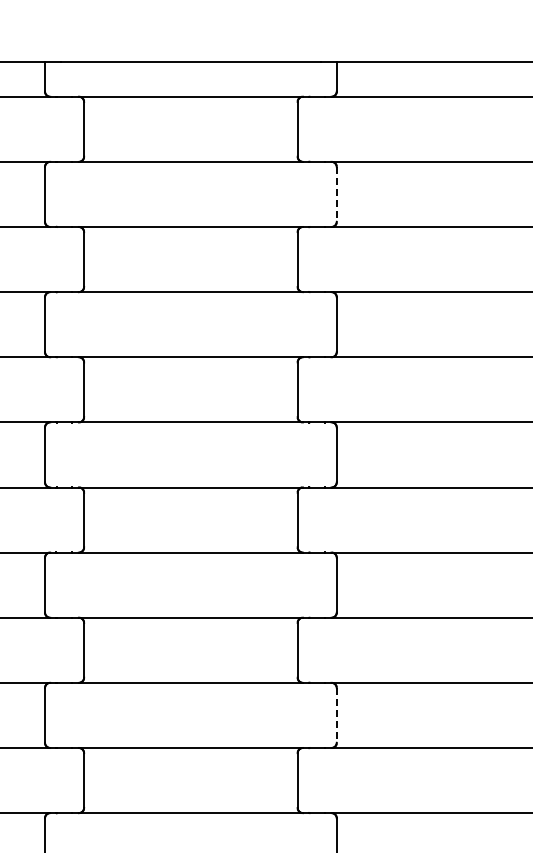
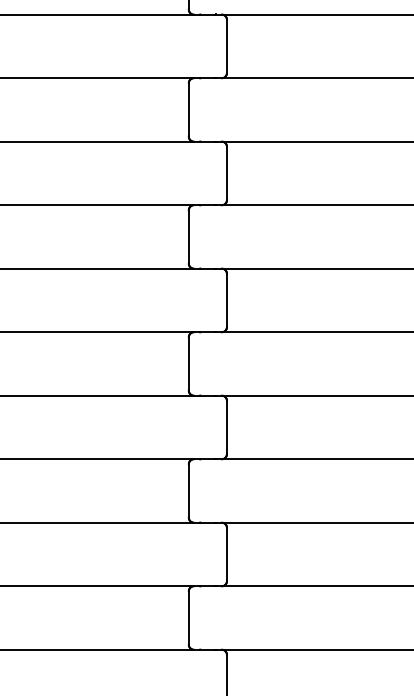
line: (336, 194) -> (226, 46), dashed -> solid
line: (336, 715) -> (226, 554), dashed -> solid

